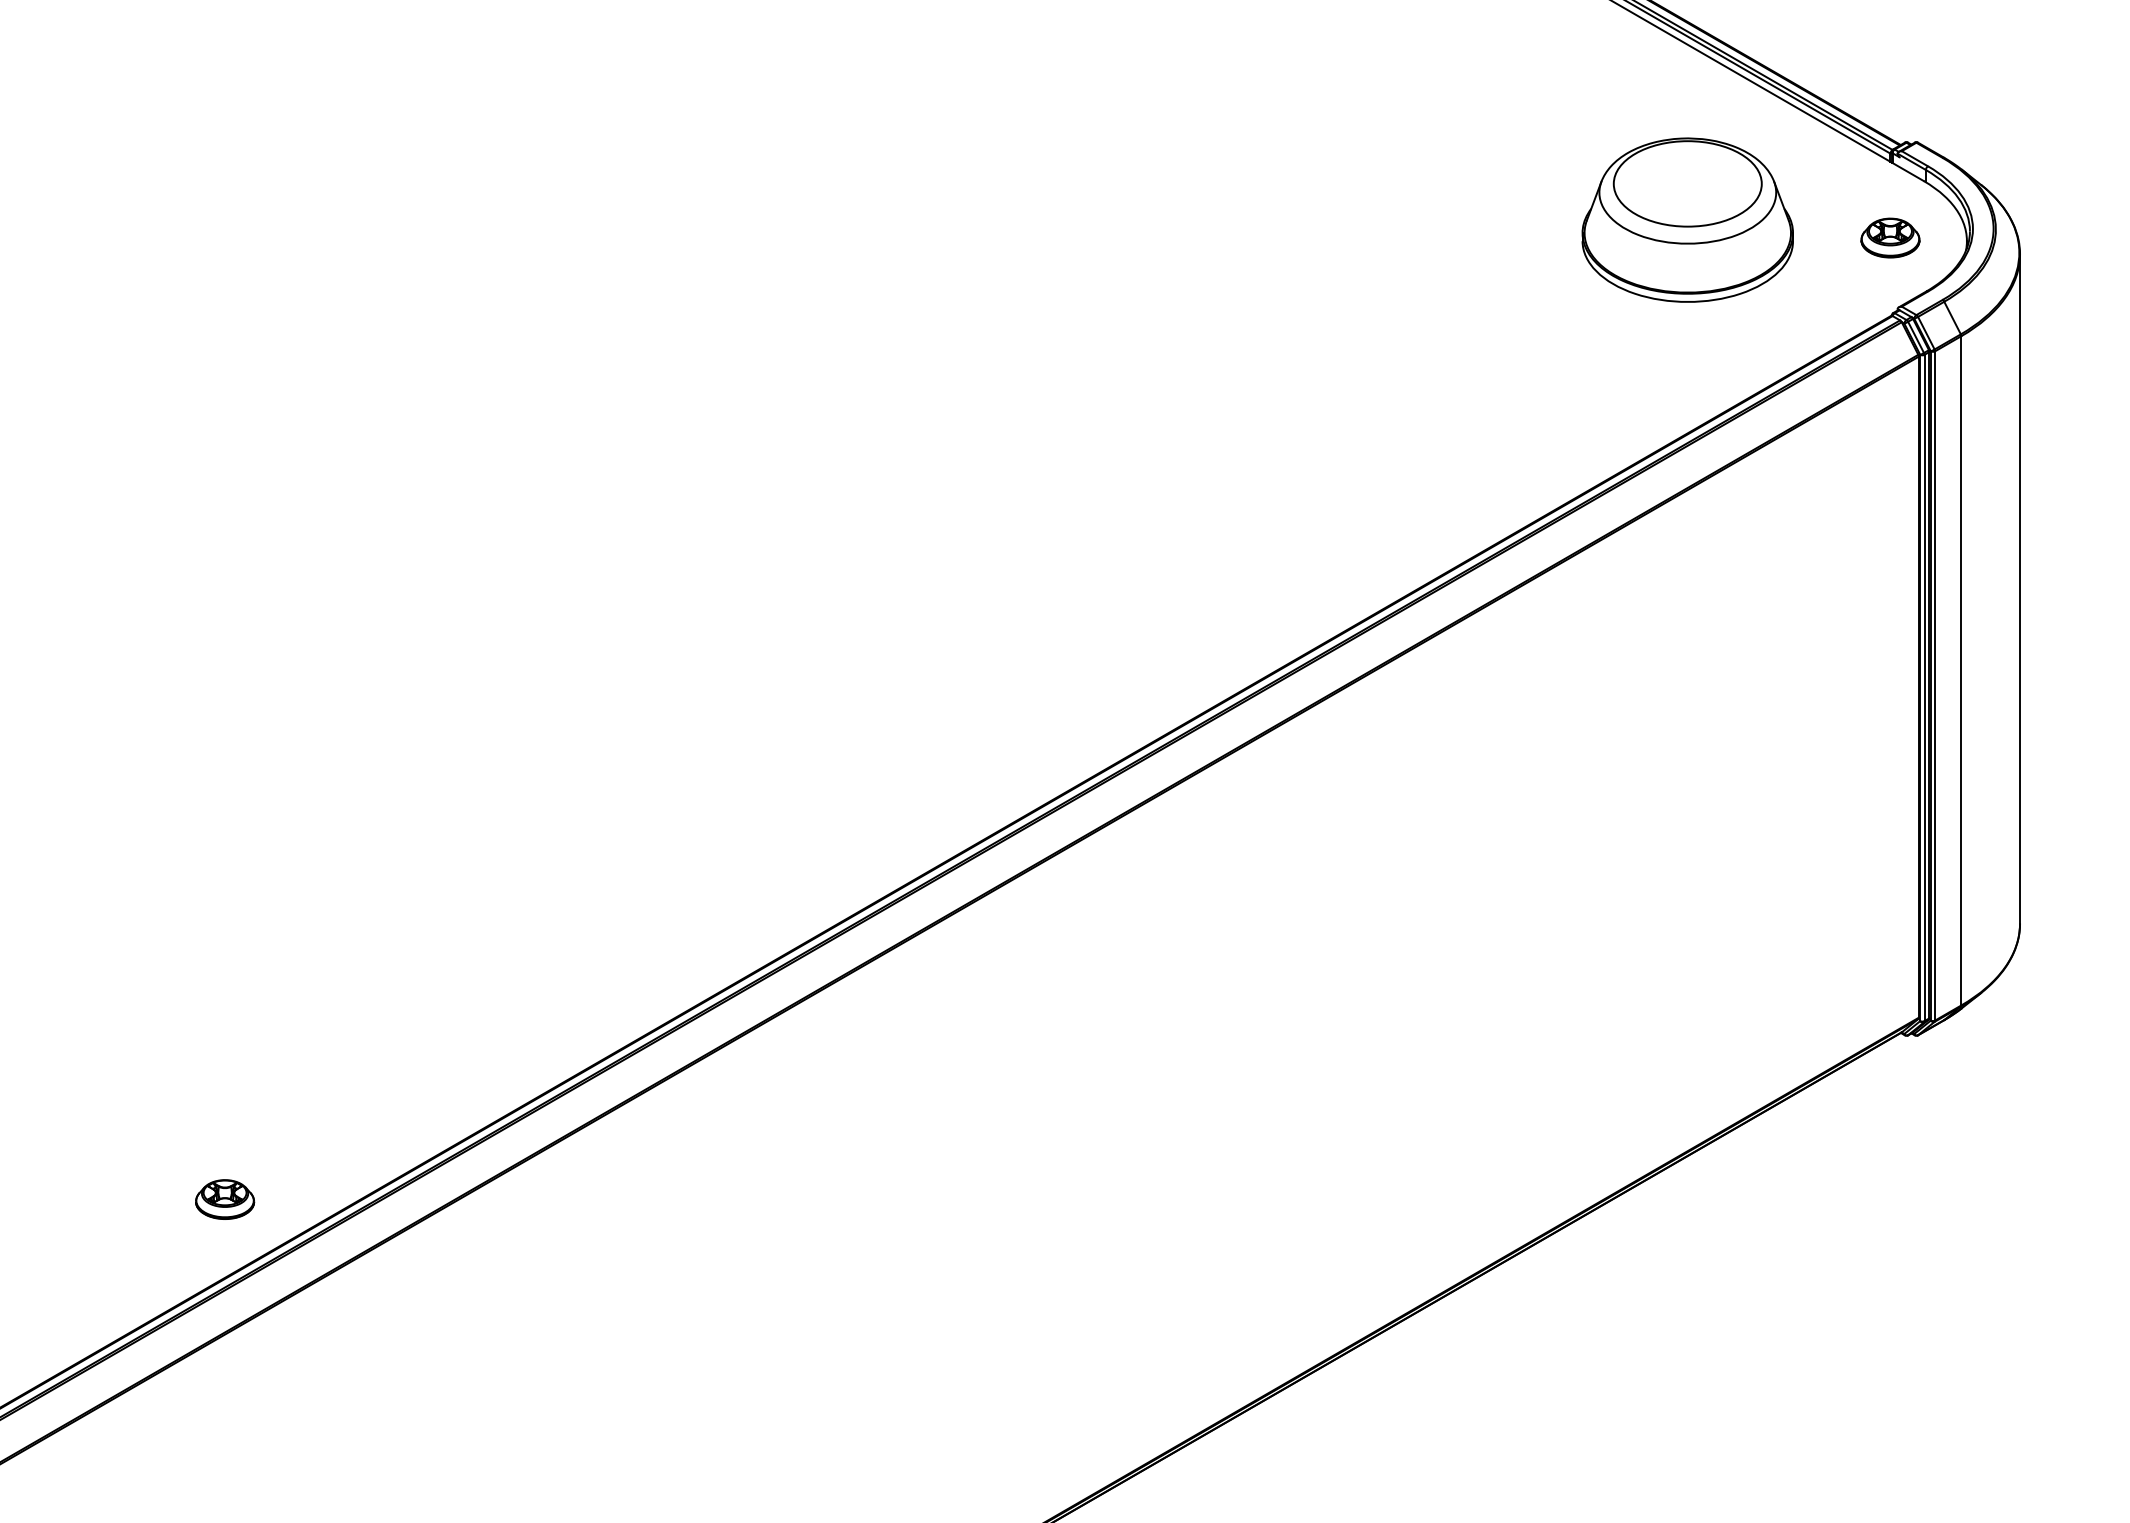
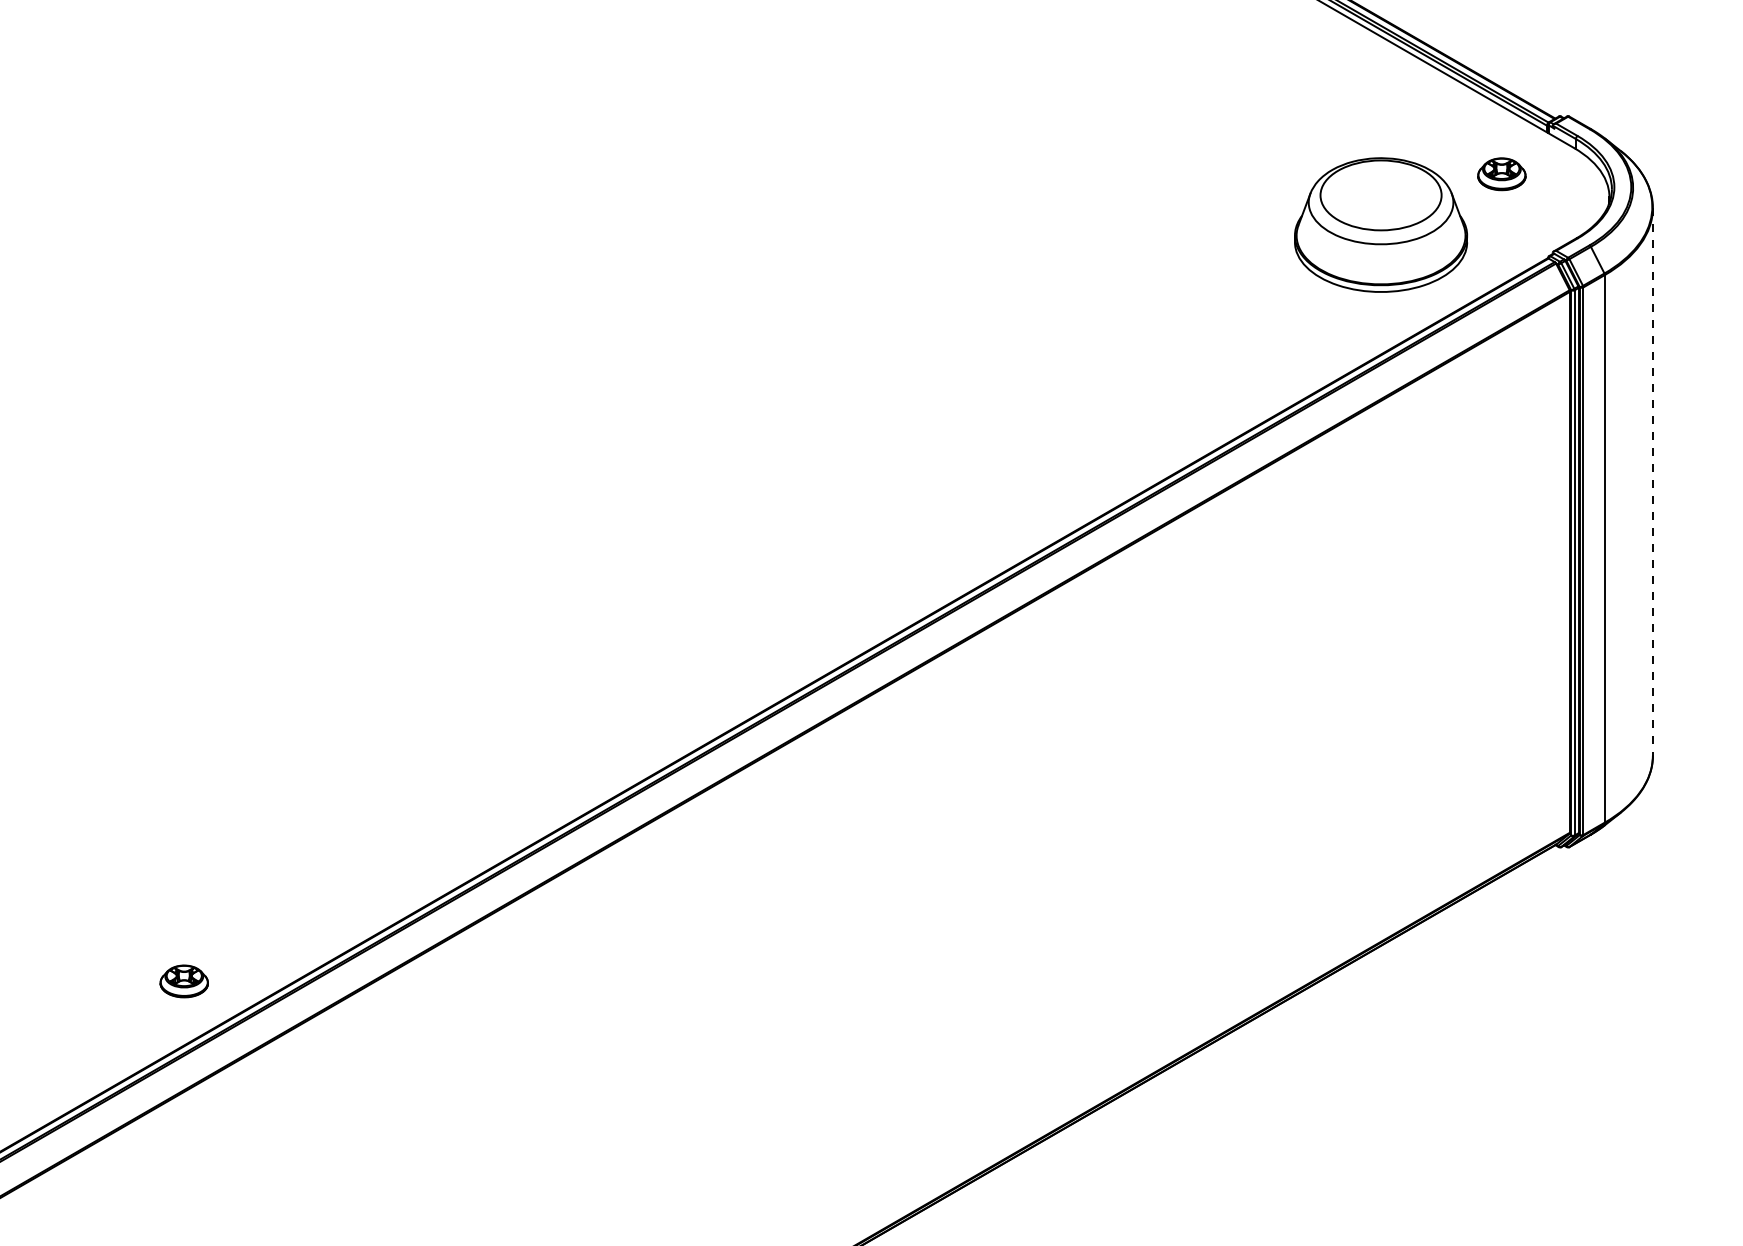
part: (1687, 219) -> (1380, 224), moved
part: (1890, 237) -> (1501, 173), moved
line: (2020, 588) -> (1653, 481), solid -> dashed

